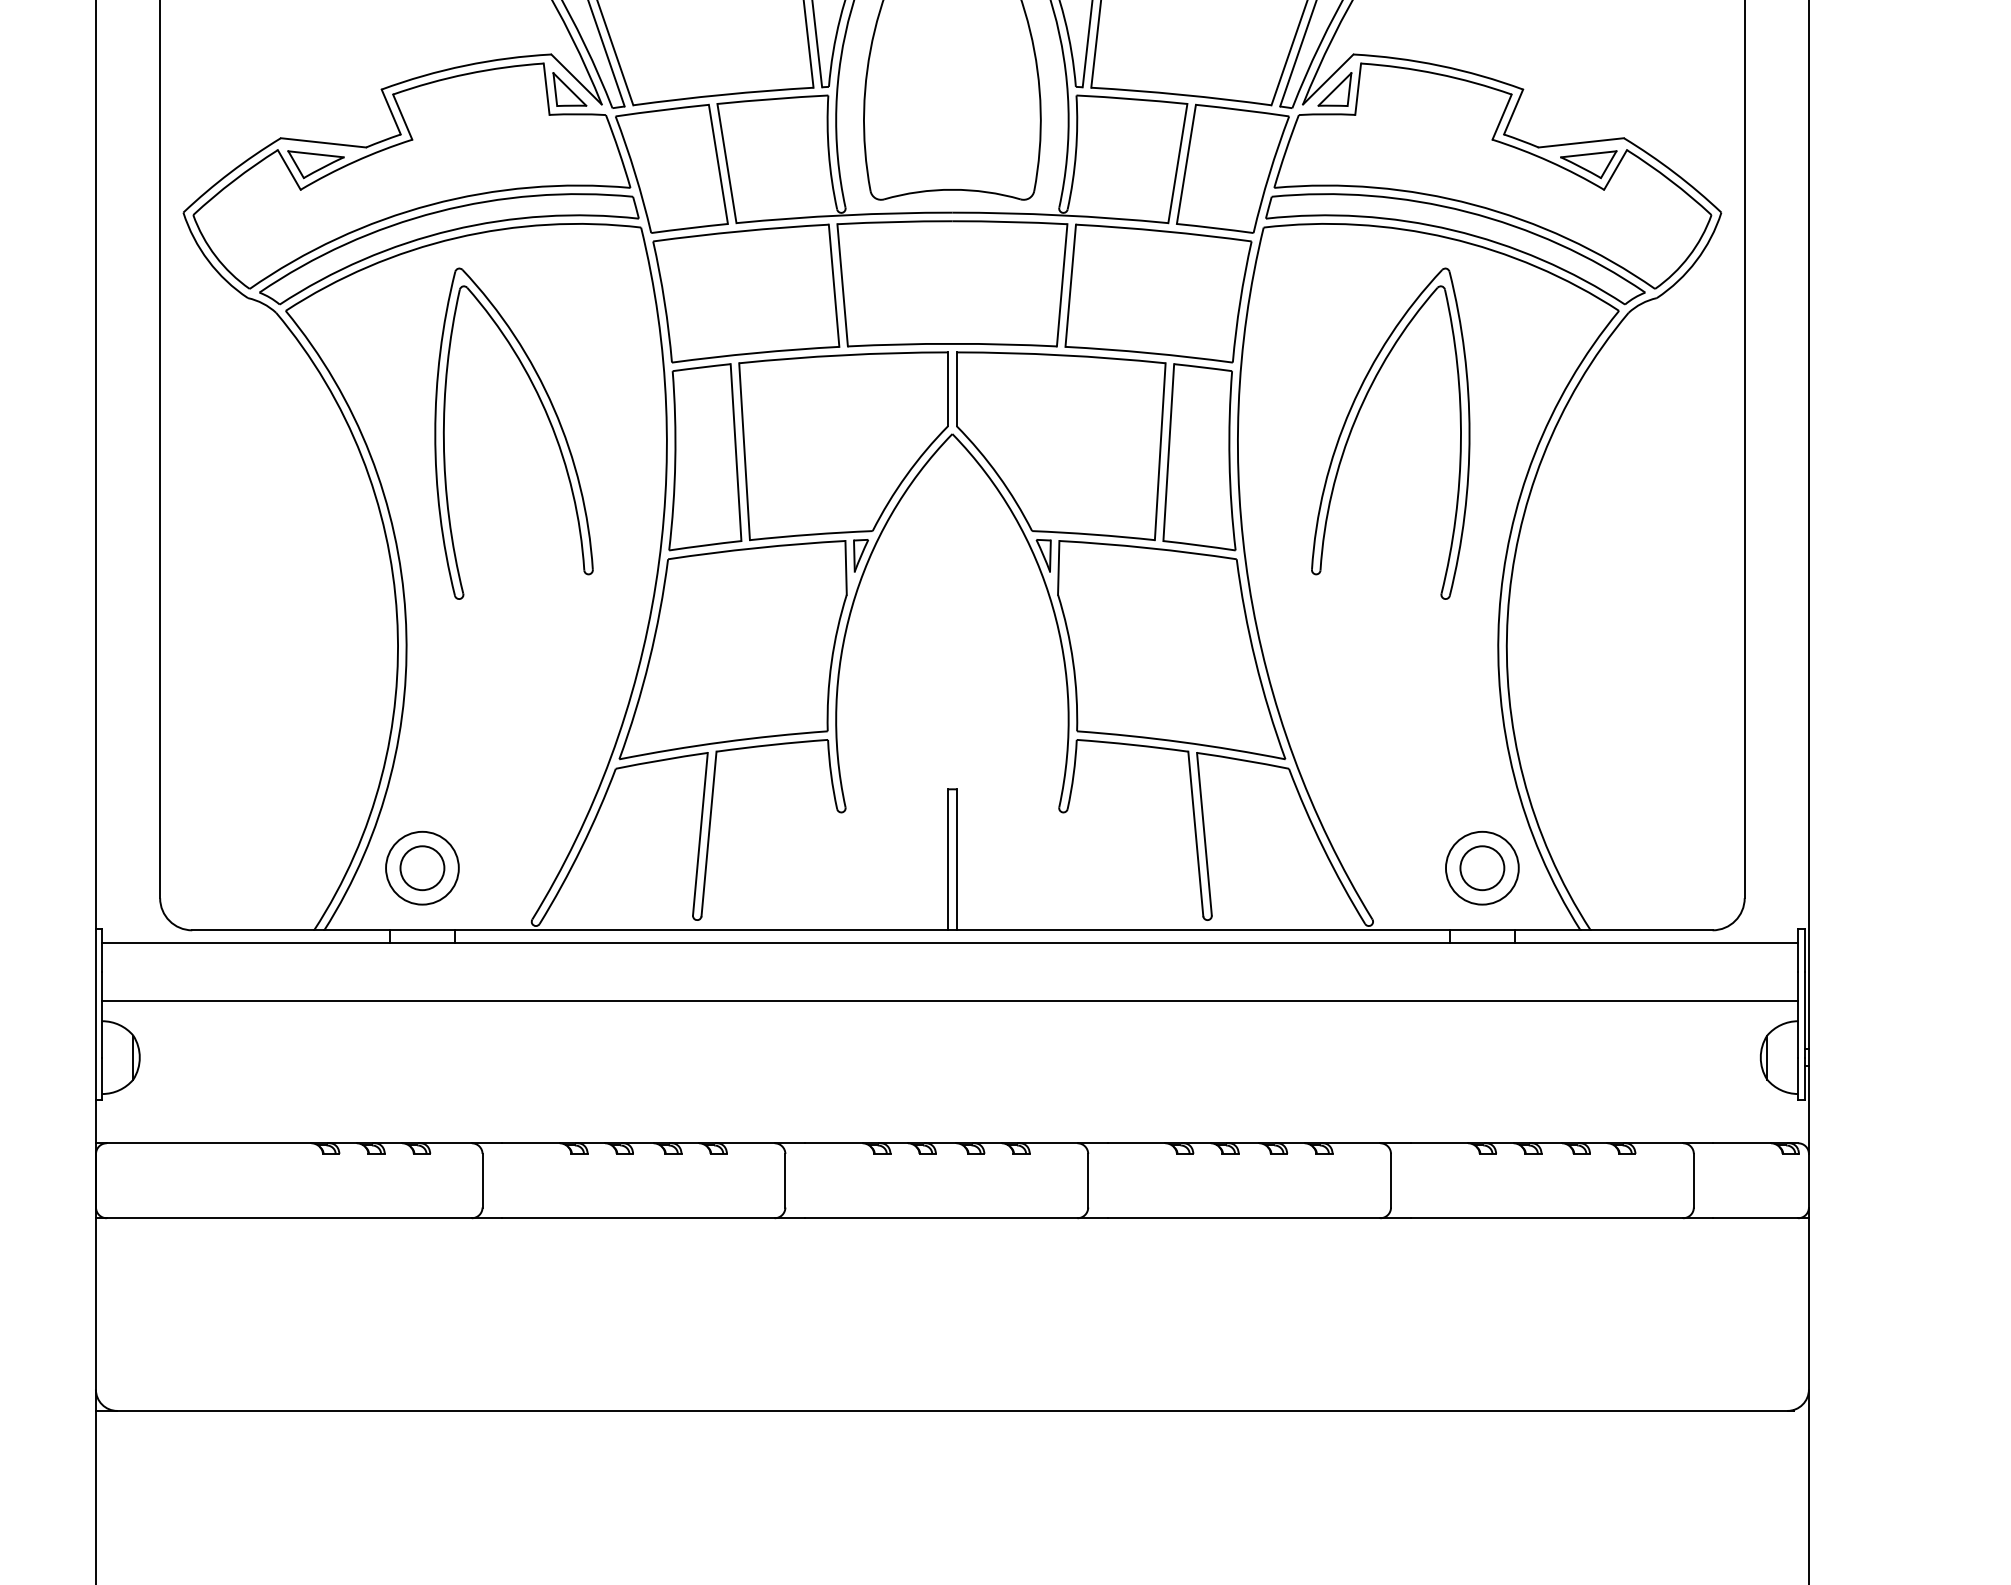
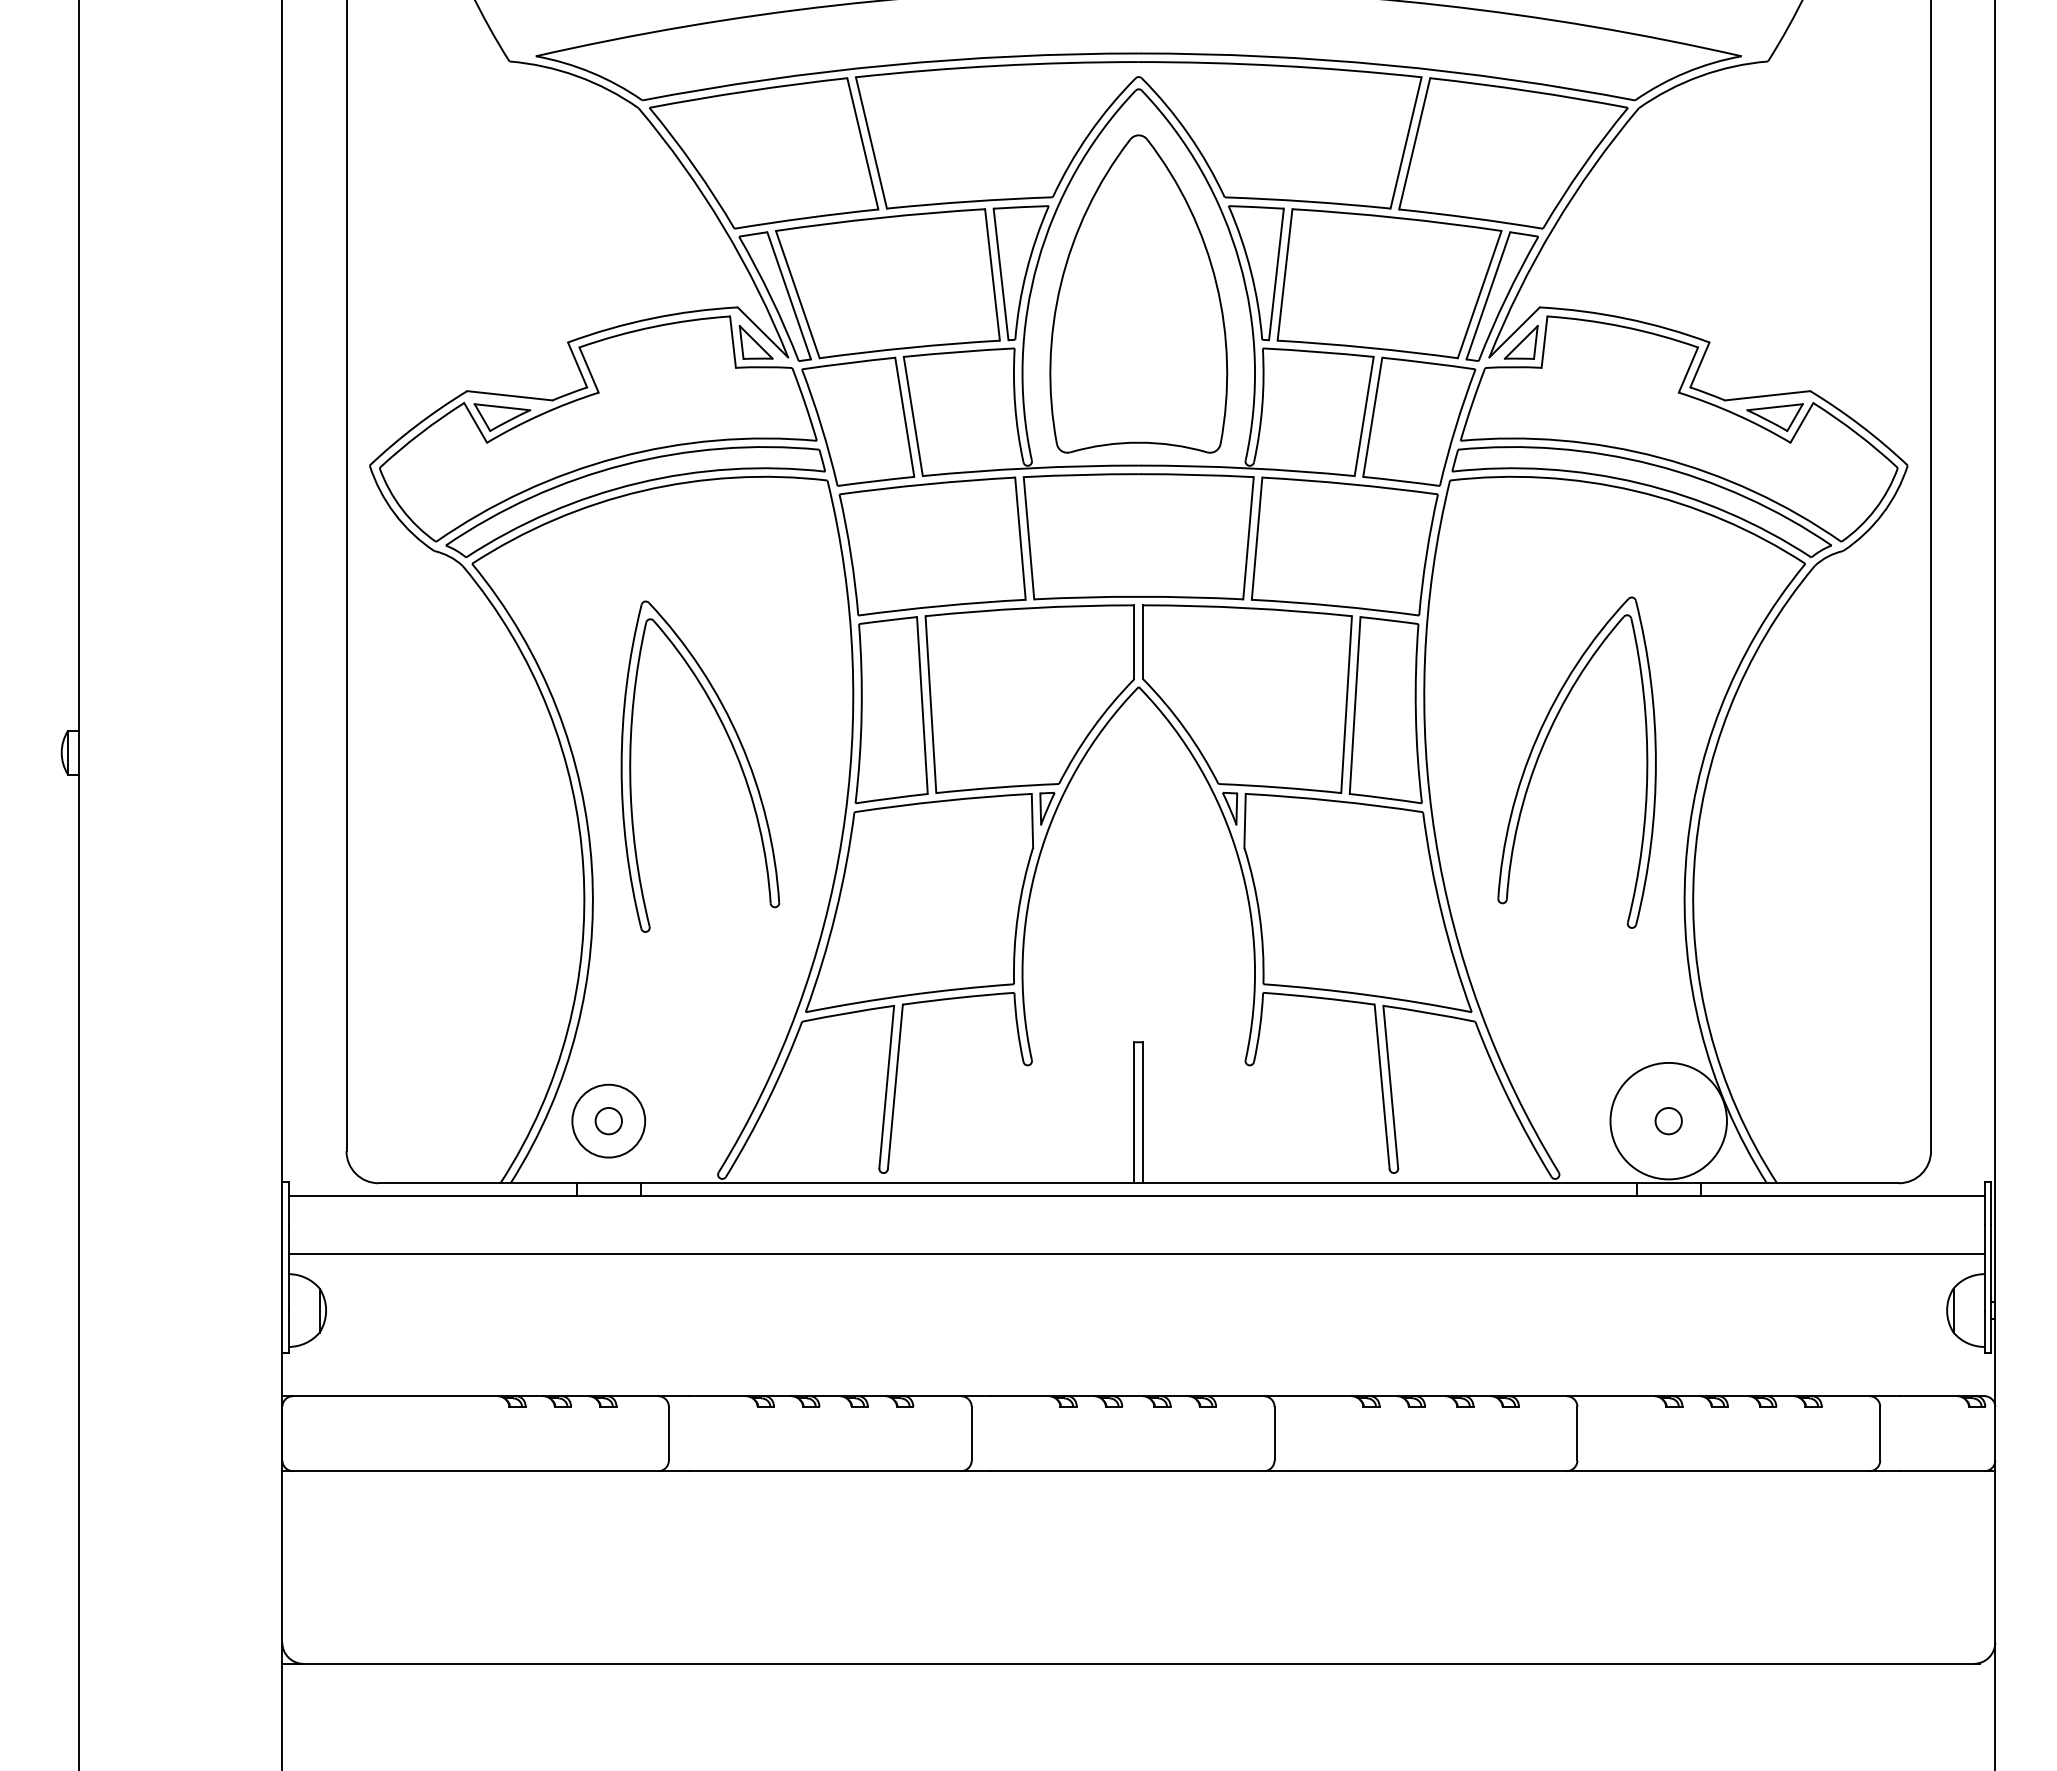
part: (547, 417) -> (733, 750), moved
part: (1356, 421) -> (1542, 750), moved
circle: (1482, 867) -> (1668, 1120), size x1.6
circle: (422, 868) -> (608, 1121), size x0.6
circle: (1482, 868) -> (1668, 1121), size x0.6

